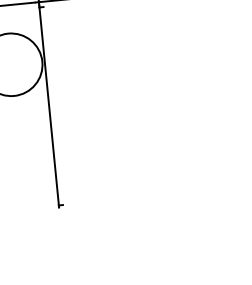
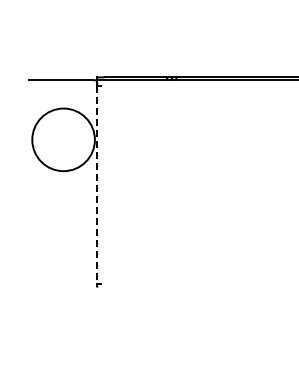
line: (49, 106) -> (97, 185), solid -> dashed

